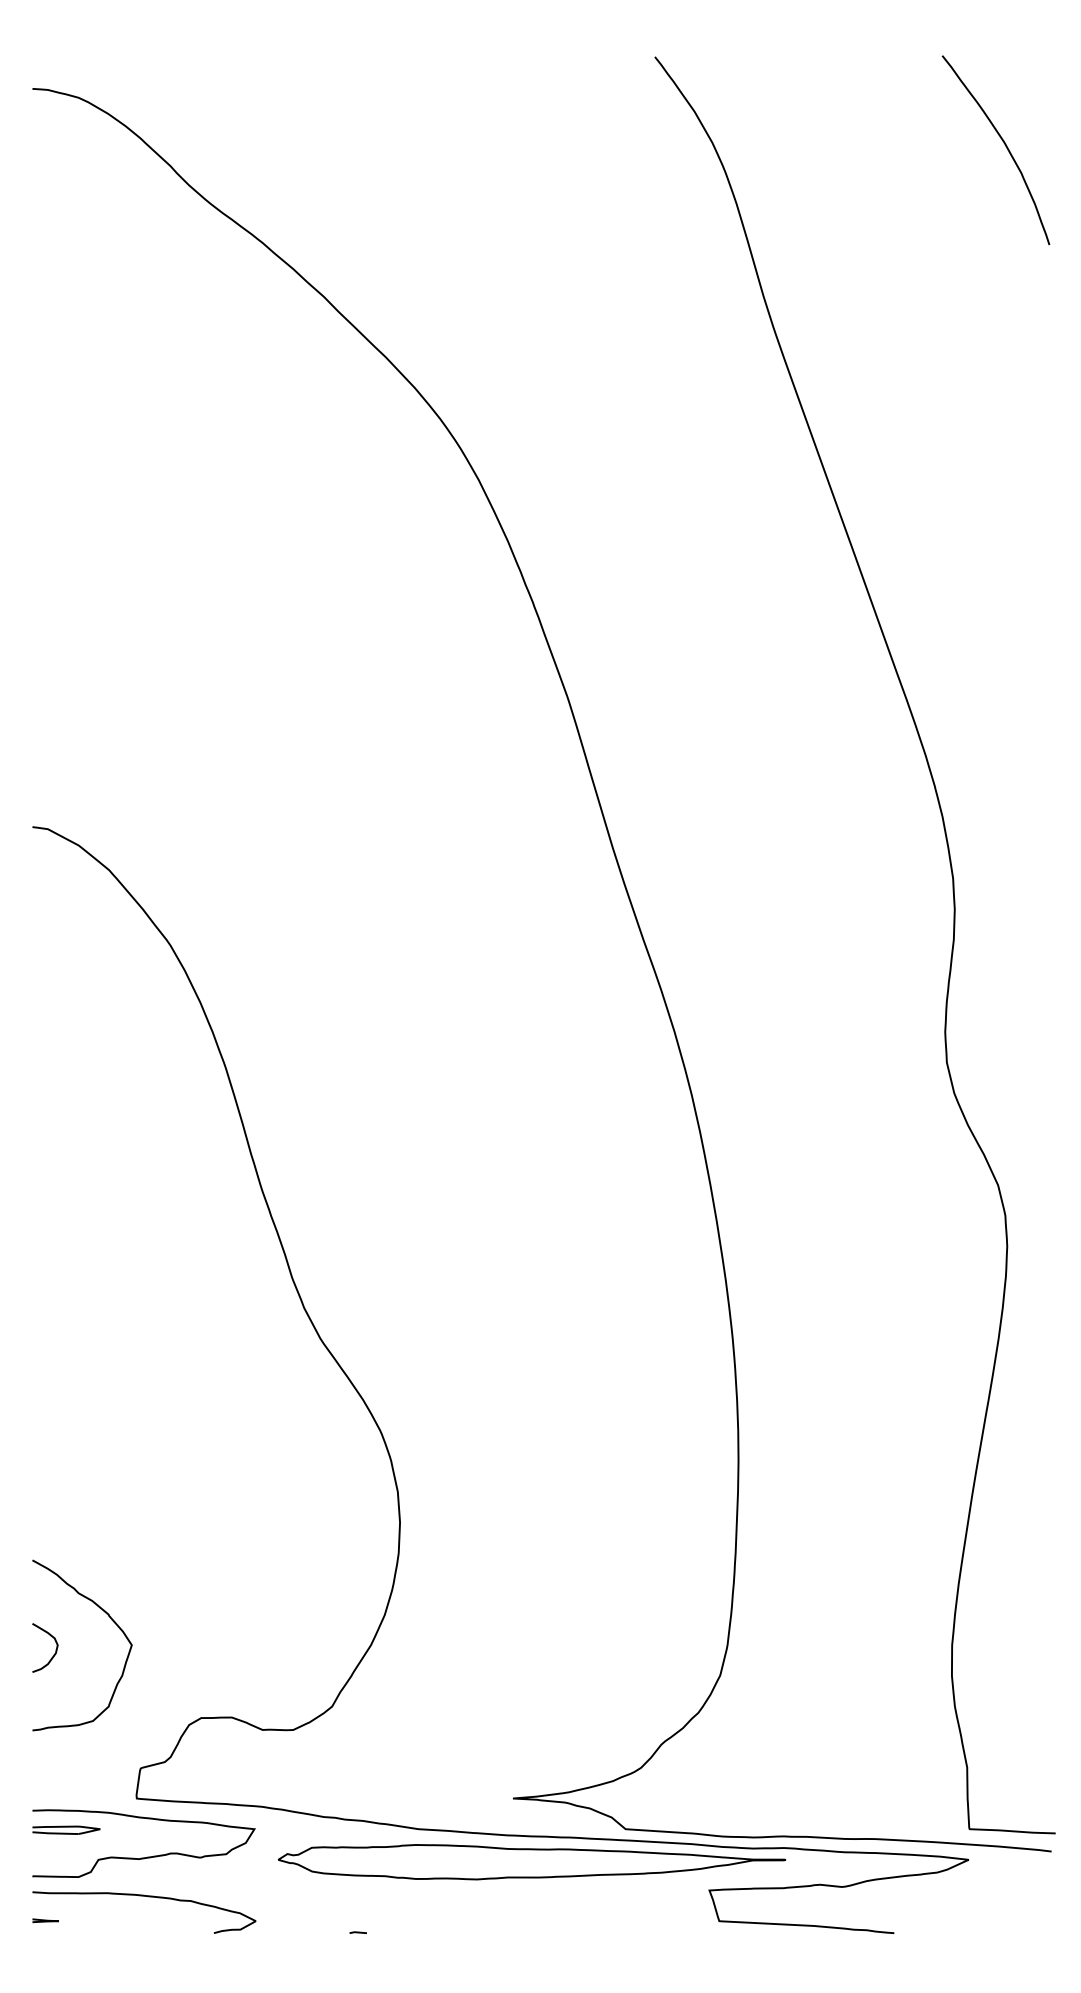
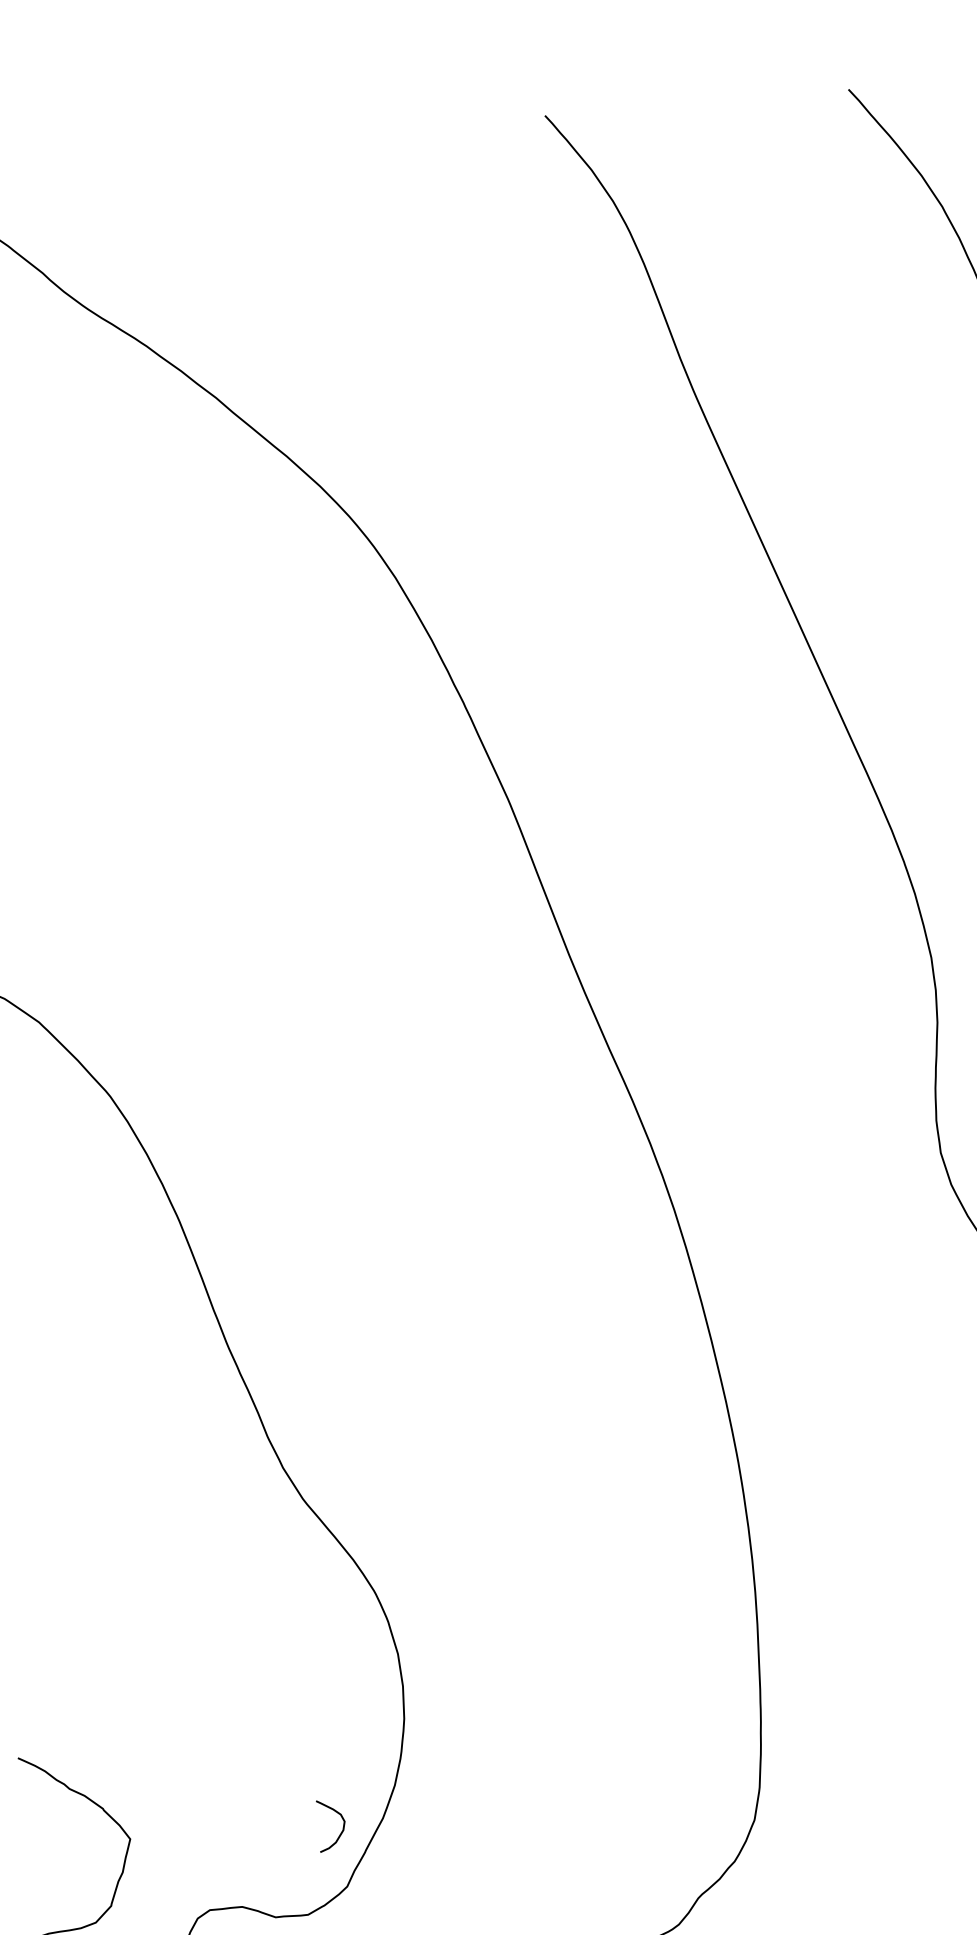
curve: (55, 1649) -> (342, 1826), moved

